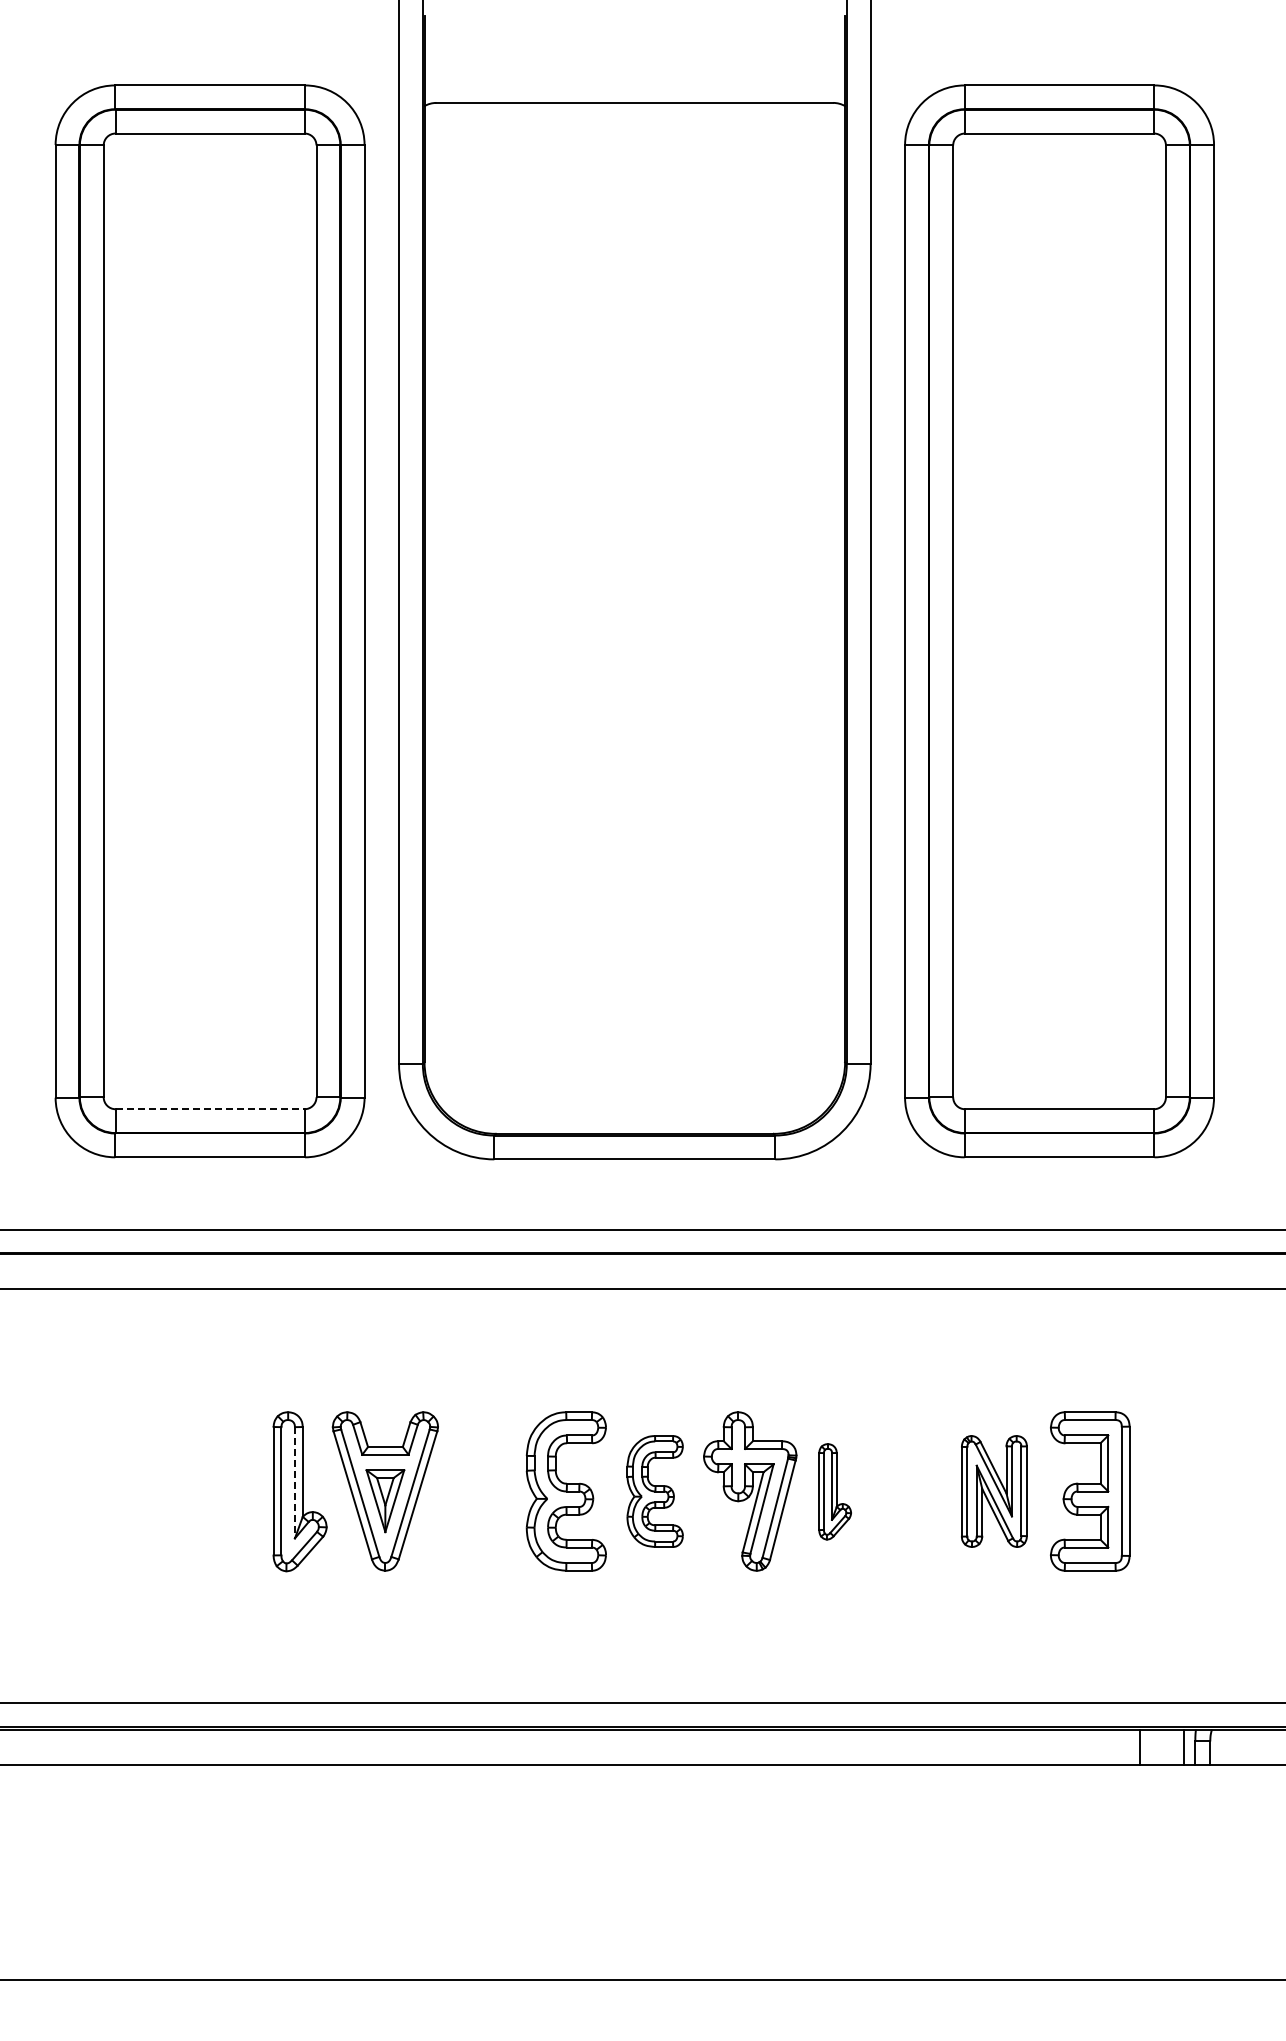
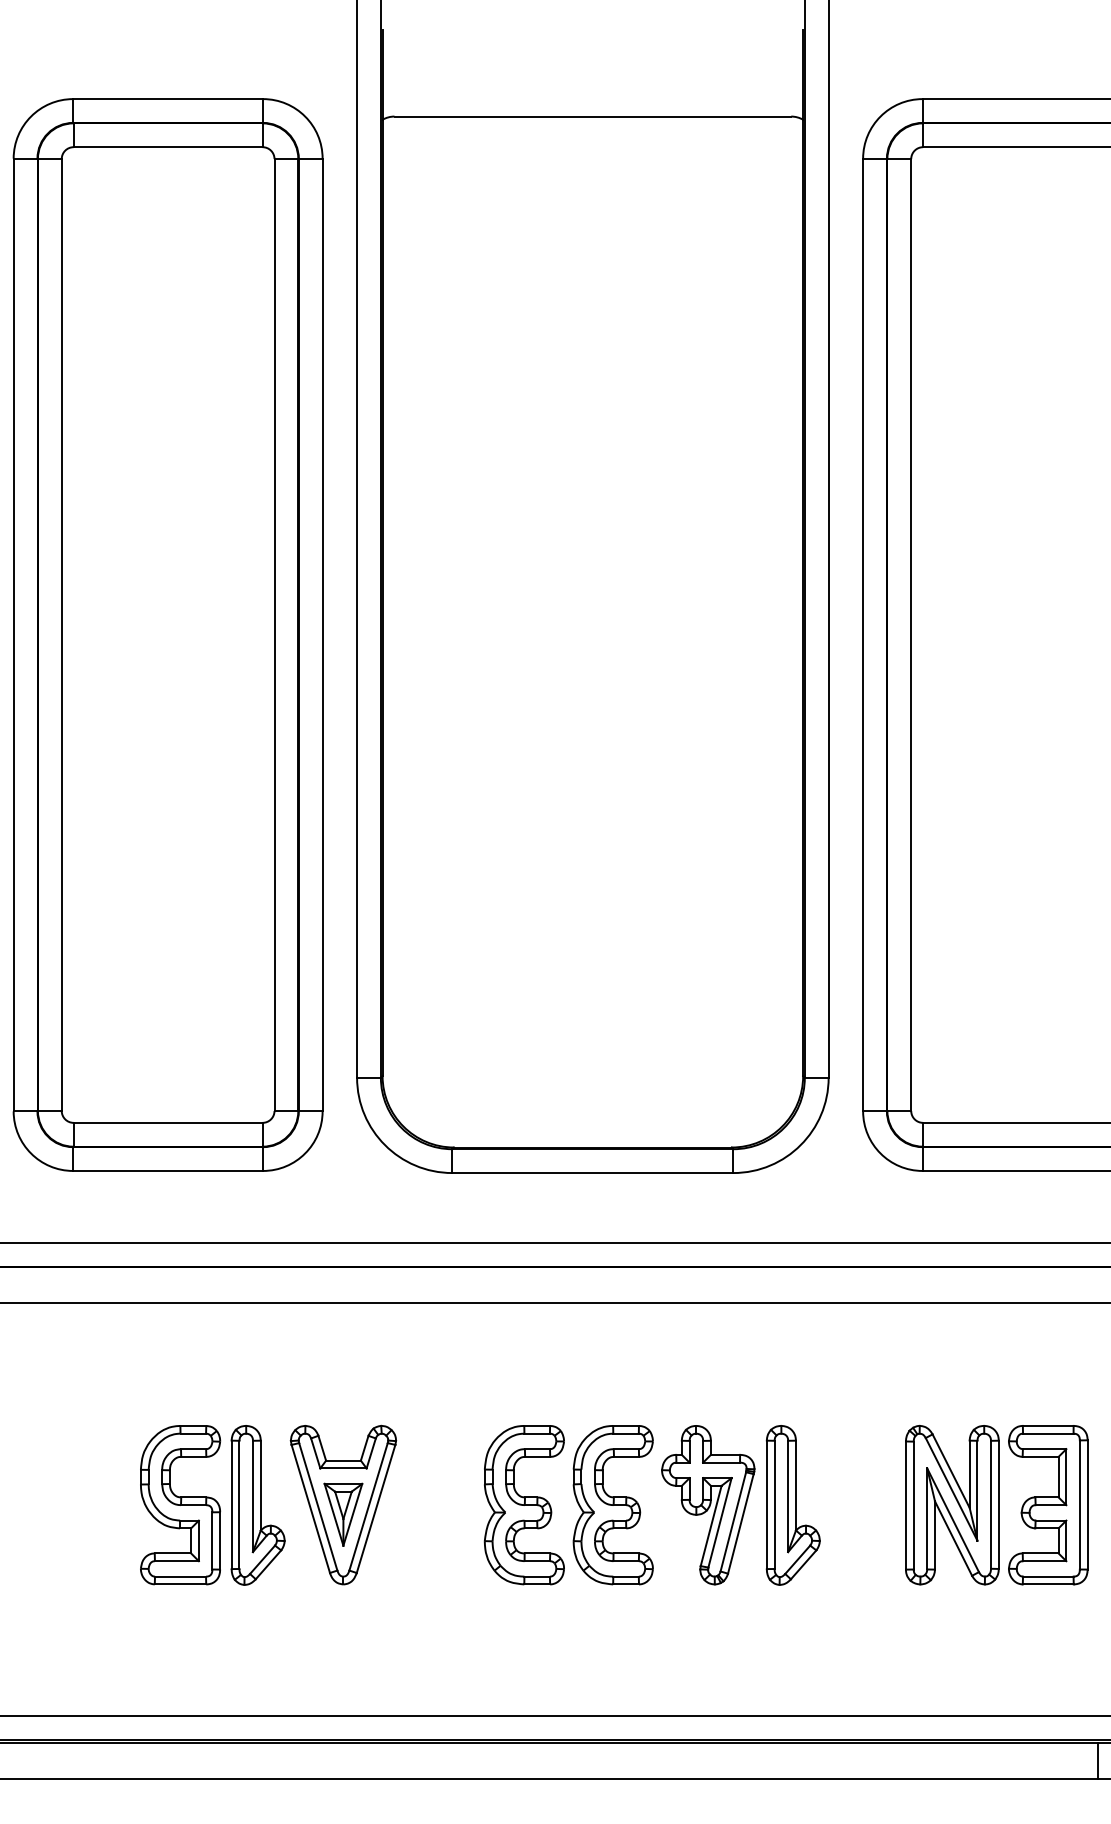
line: (210, 1109) -> (168, 1123), dashed -> solid
line: (294, 1482) -> (252, 1496), dashed -> solid
part: (222, 1491) -> (180, 1505), added
part: (654, 1491) -> (612, 1505), size x1.43
part: (834, 1491) -> (792, 1505), size x1.67
part: (994, 1491) -> (952, 1505), size x1.43

